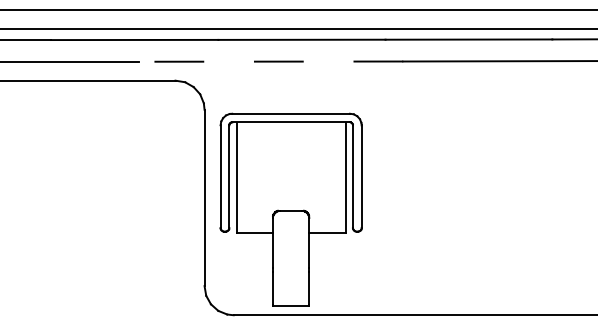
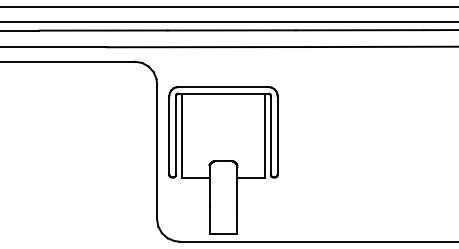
line: (270, 61) -> (207, 47), dashed -> solid

